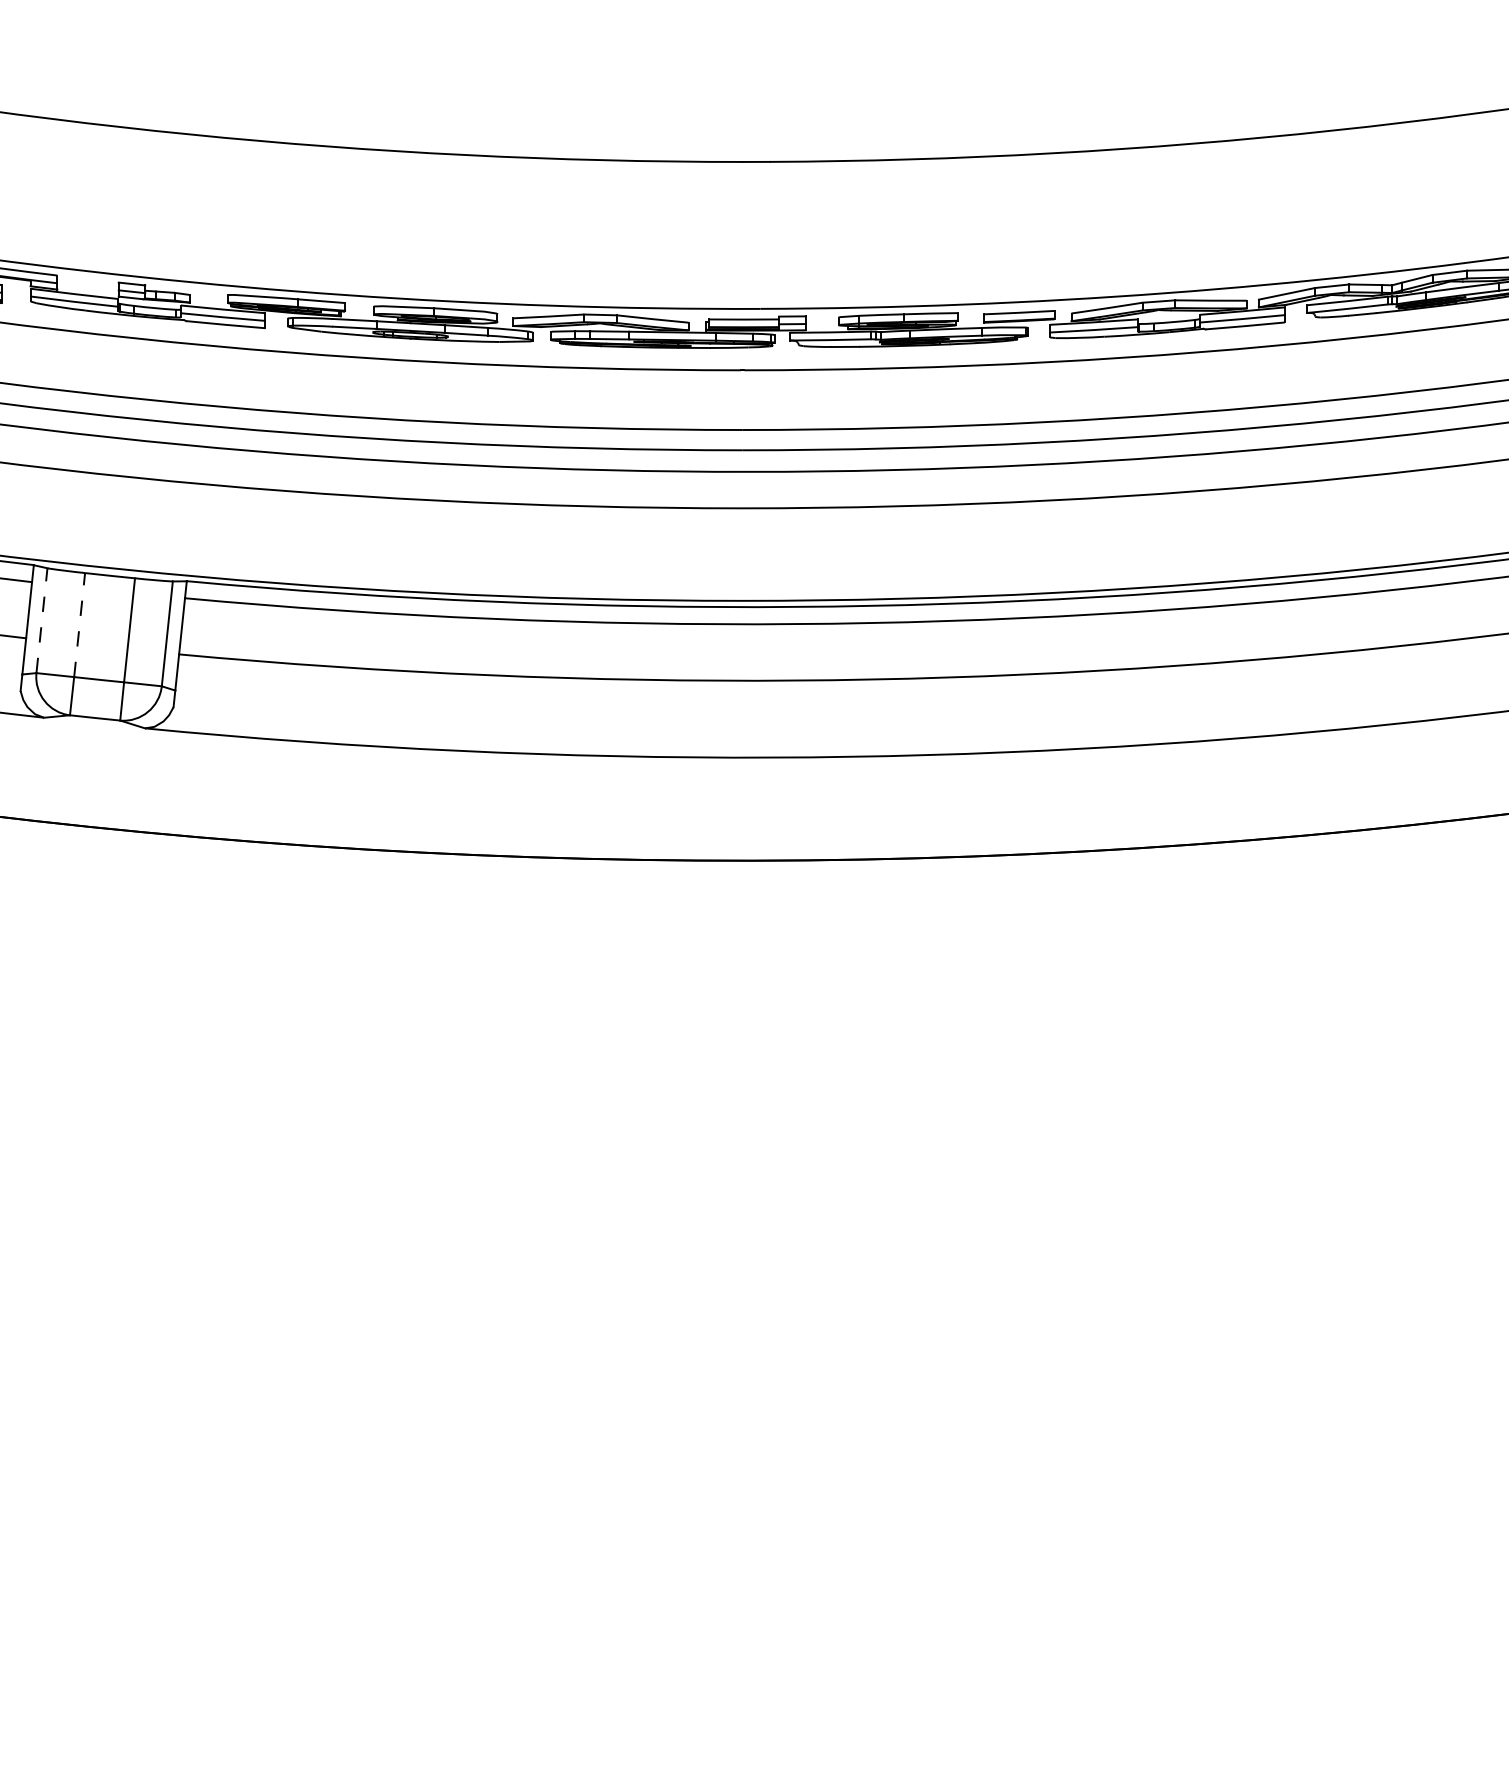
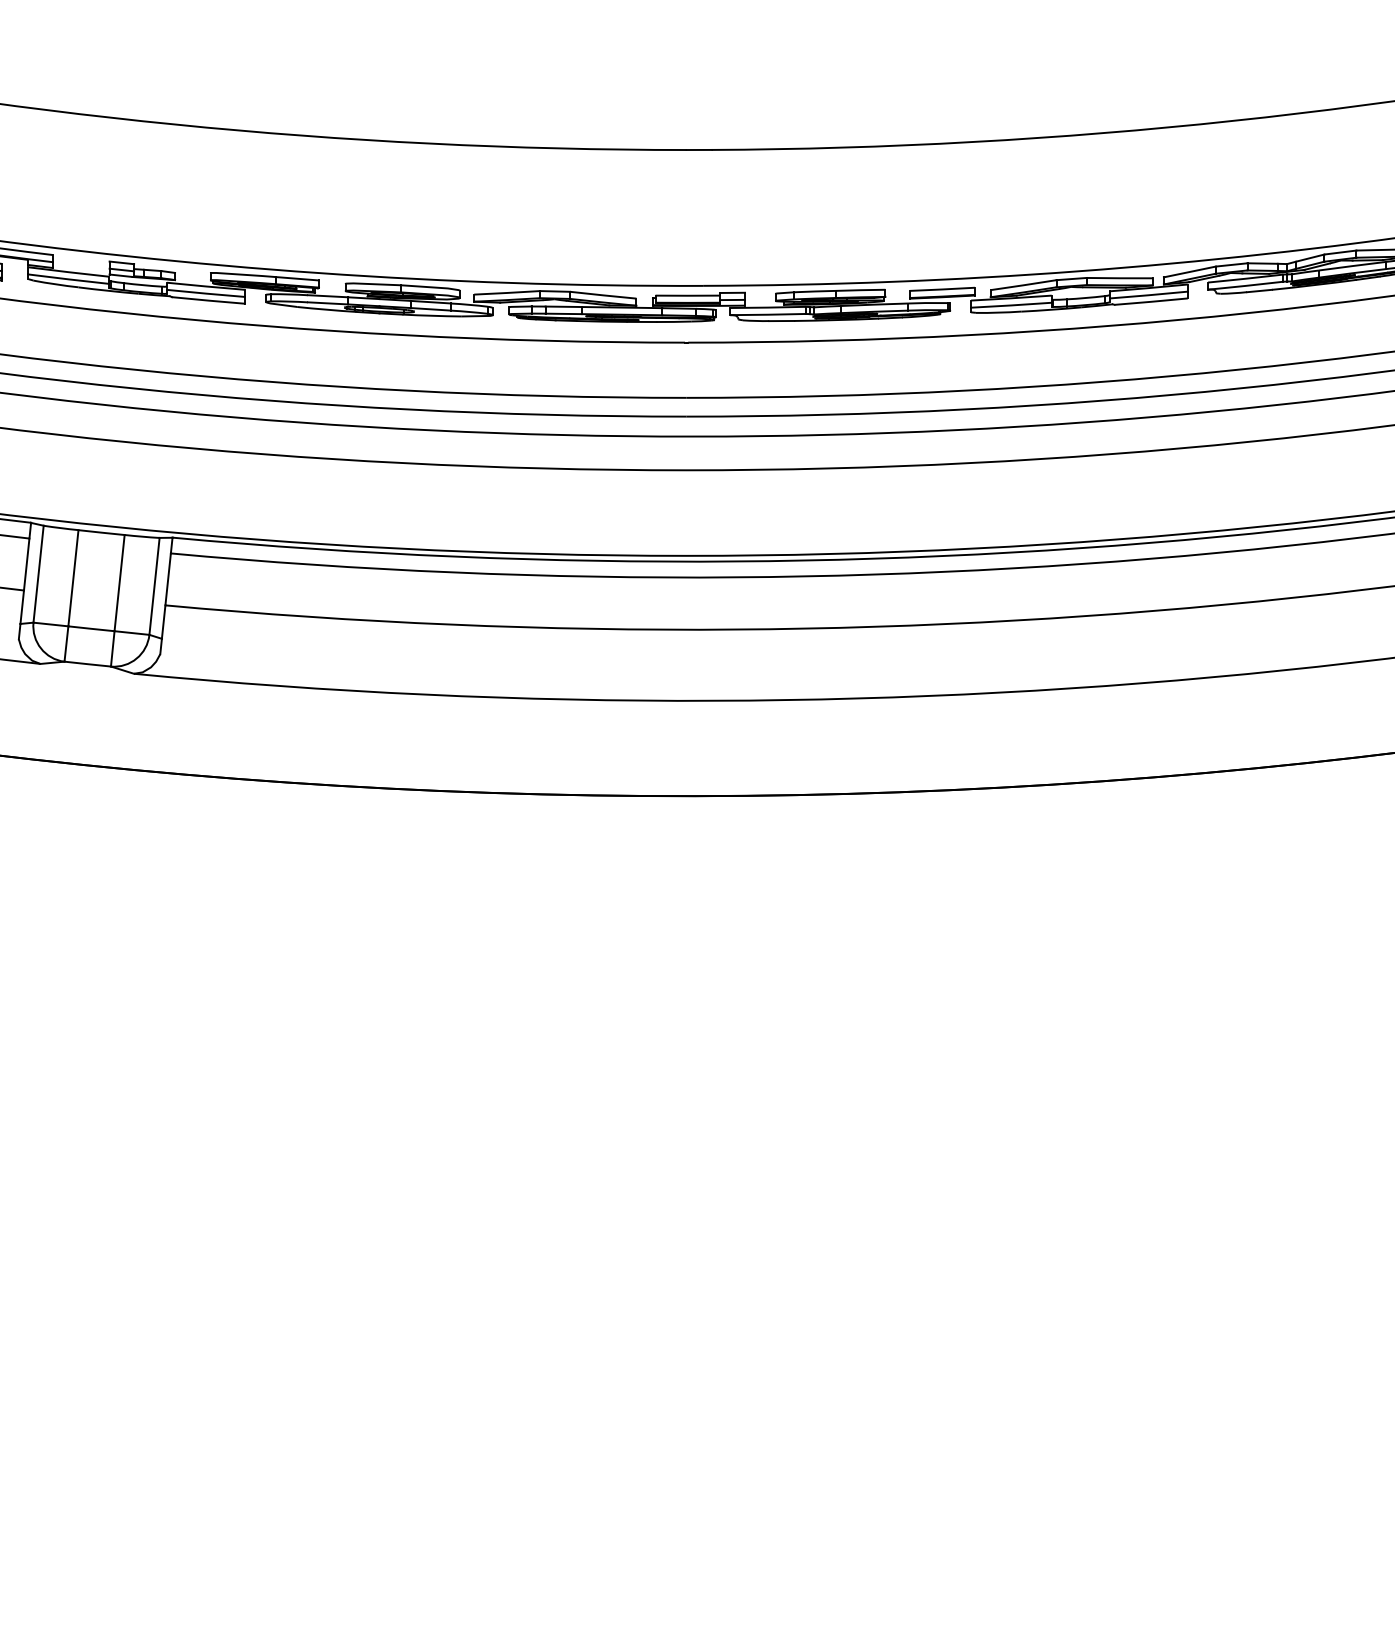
line: (41, 621) -> (38, 574), dashed -> solid
line: (79, 624) -> (73, 577), dashed -> solid

